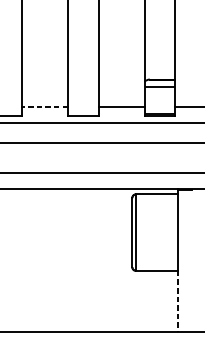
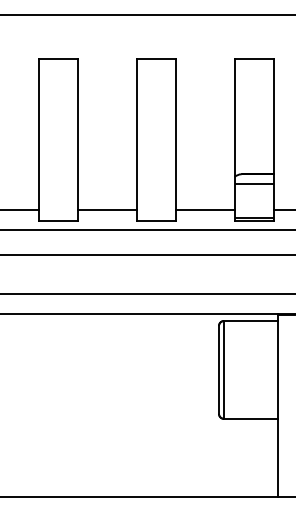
line: (45, 107) -> (107, 210), dashed -> solid
line: (178, 301) -> (277, 457), dashed -> solid

